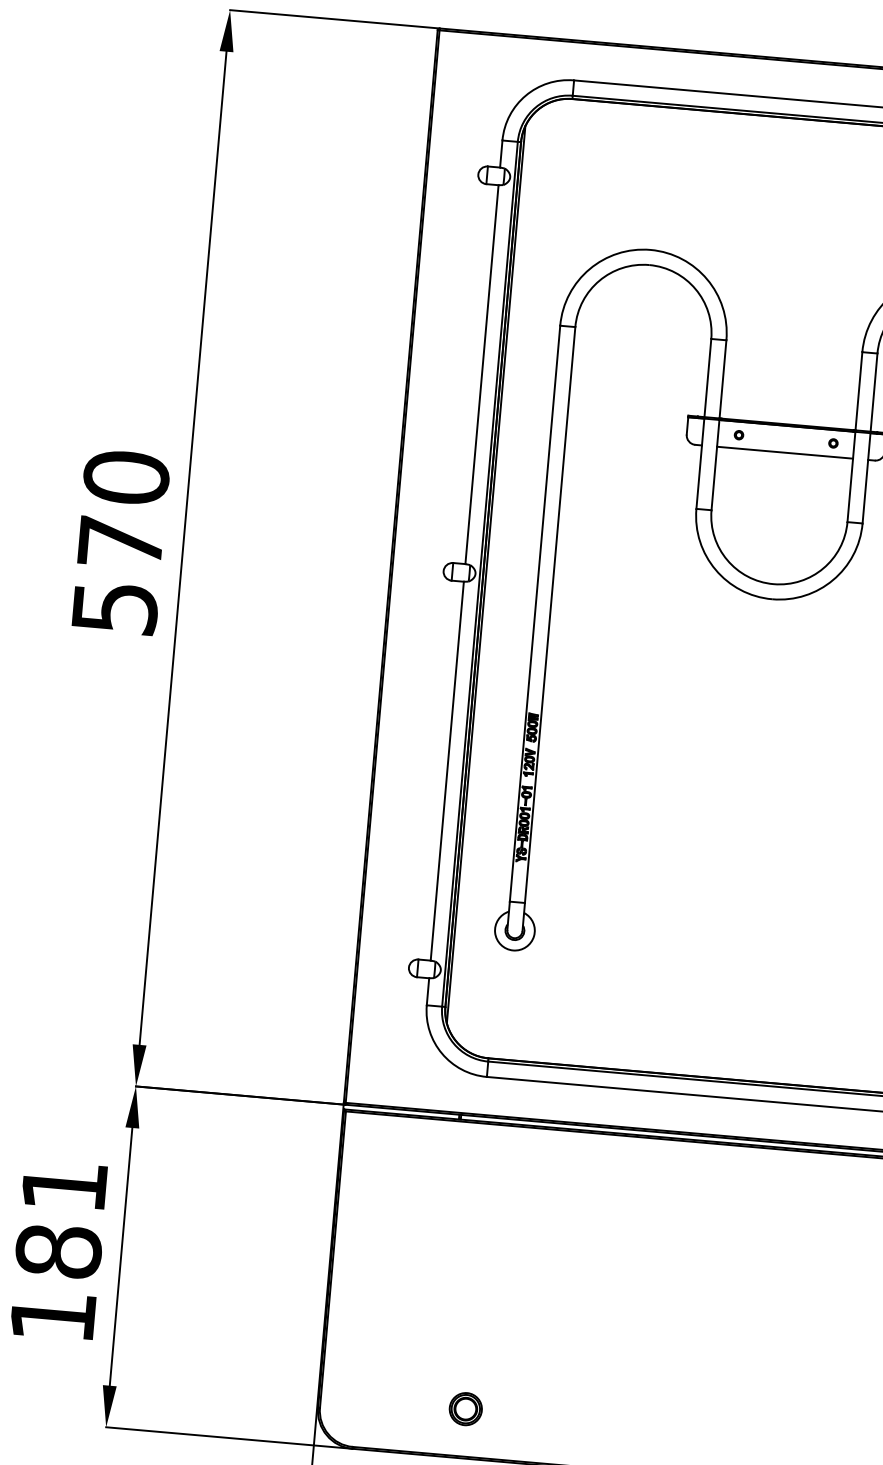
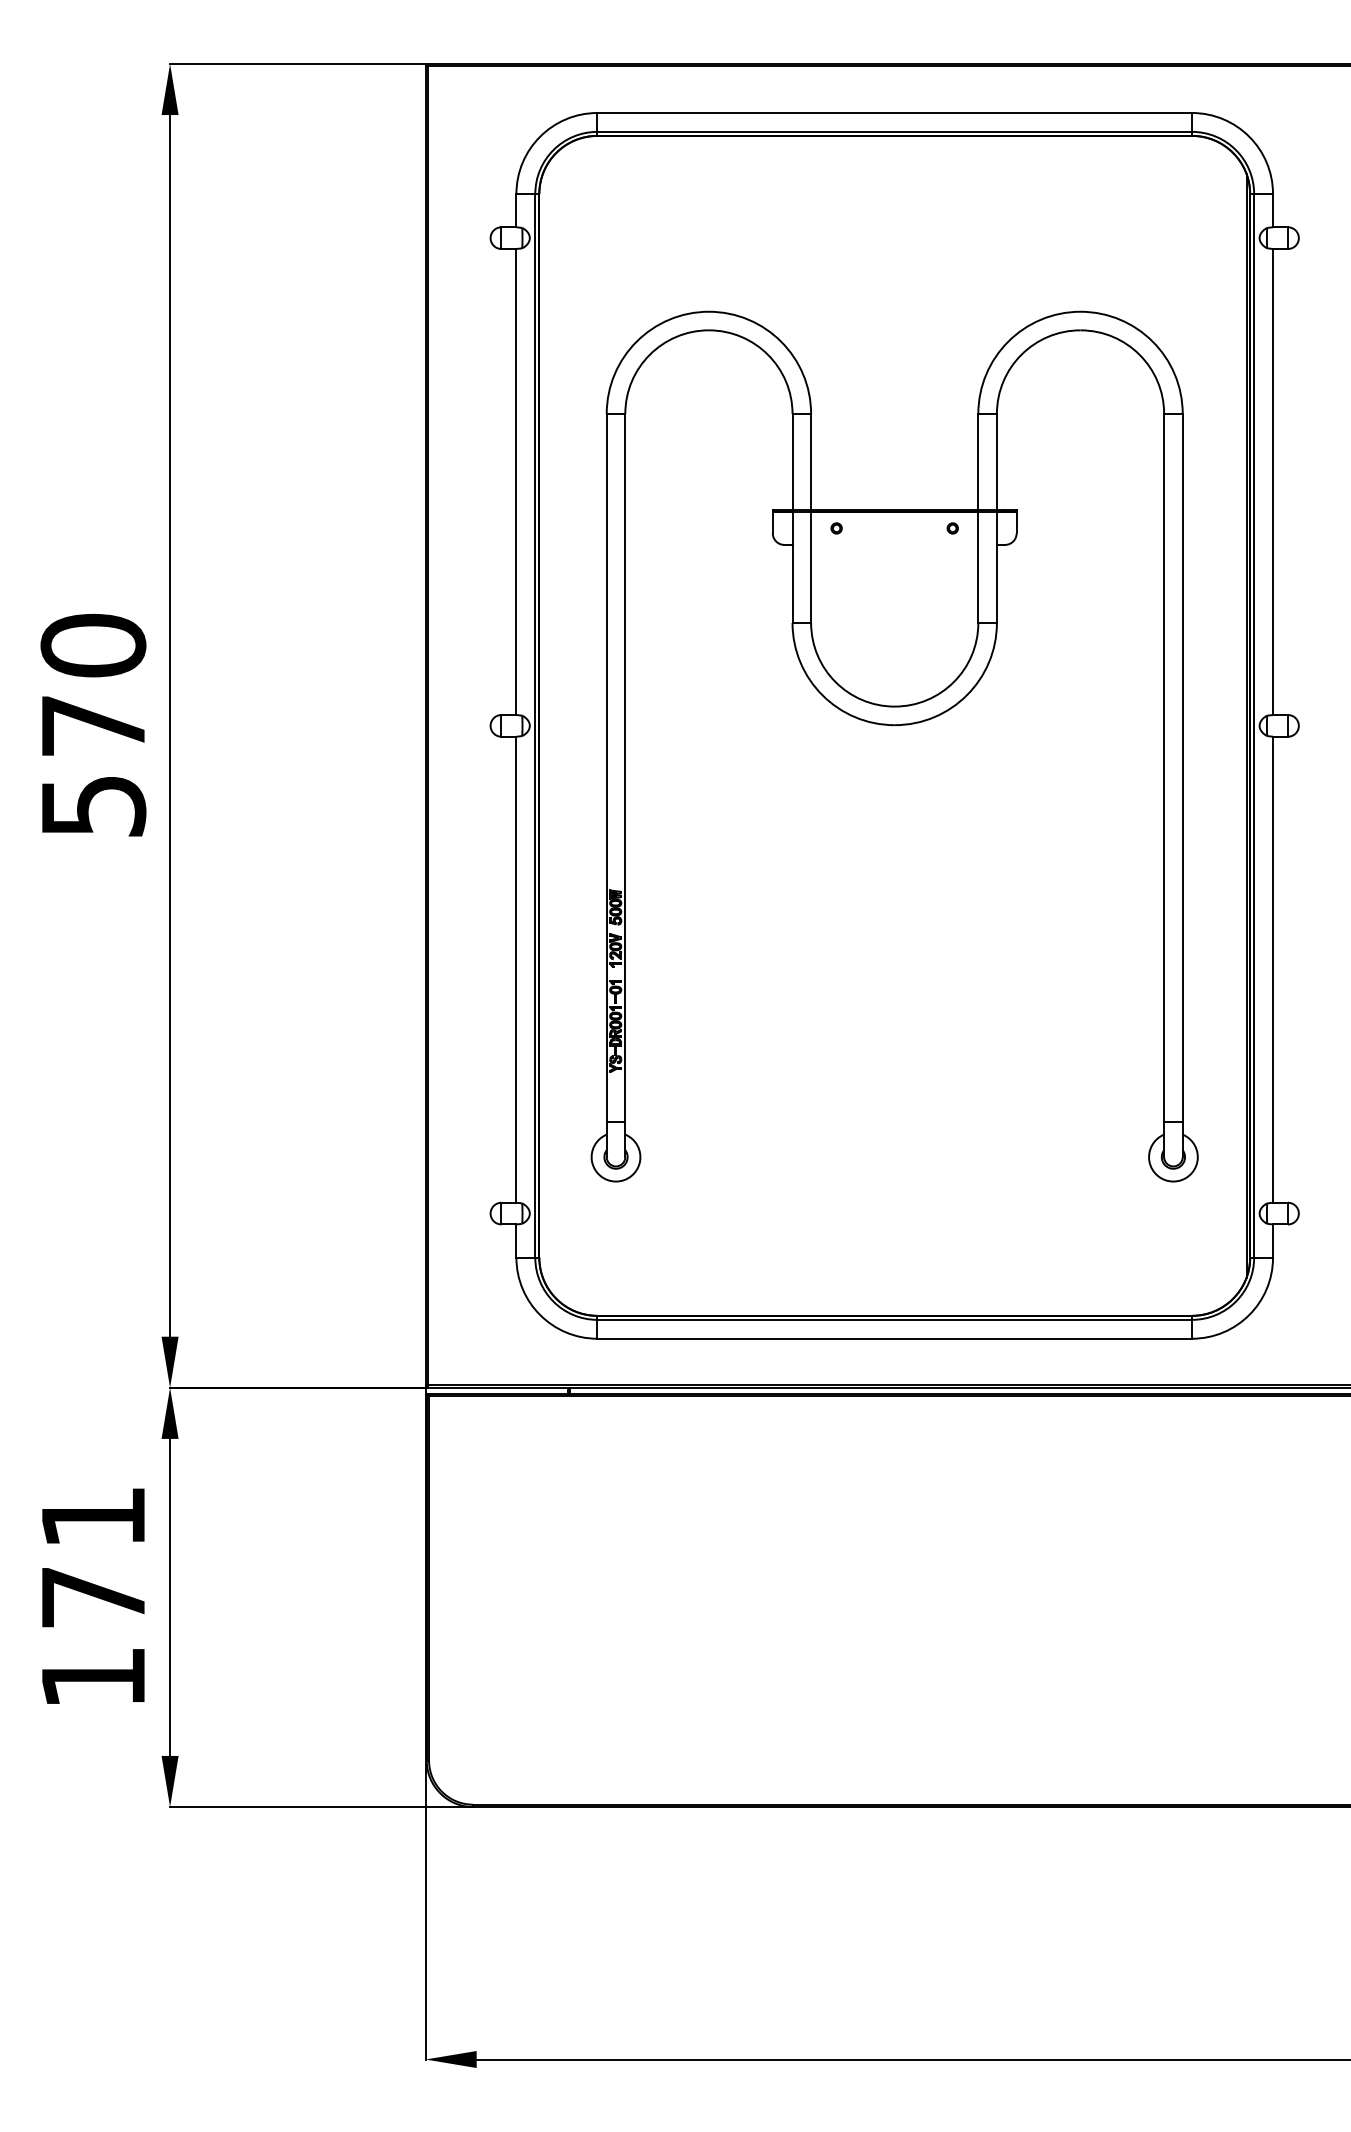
line: (784, 452) -> (894, 544), removed
line: (485, 574) -> (542, 725), removed
text: (58, 1250) -> (93, 1596), 181 -> 171
part: (465, 1409) -> (606, 1746), removed

